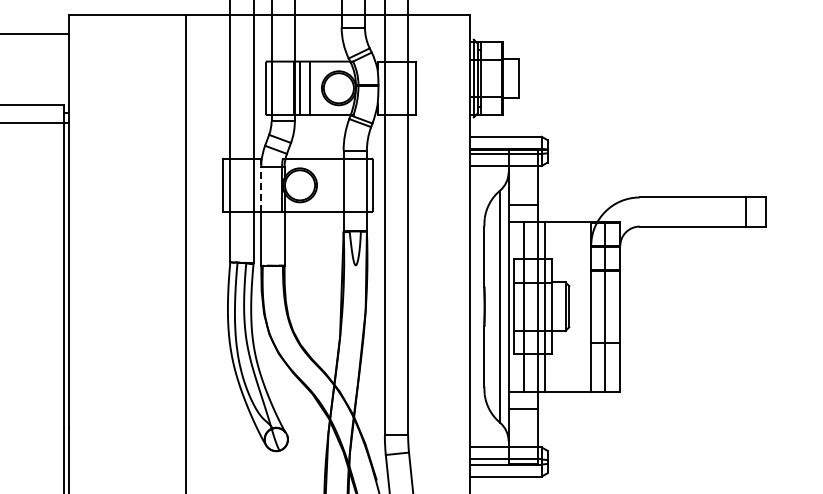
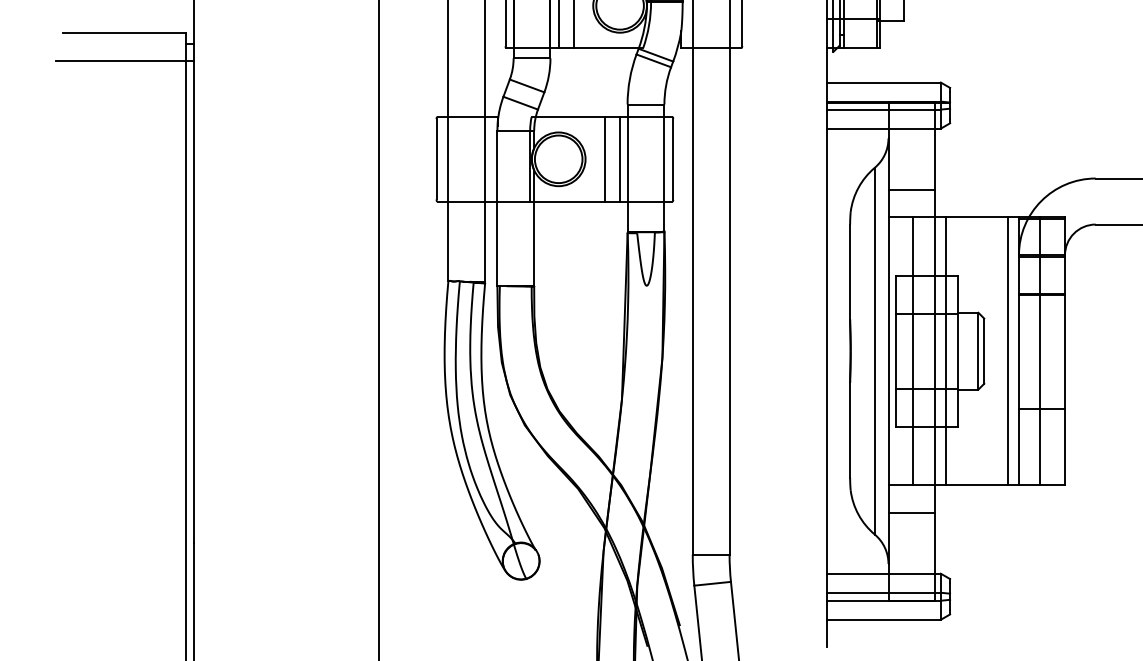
line: (329, 185) -> (605, 159), added
line: (338, 185) -> (619, 159), added
line: (261, 189) -> (497, 165), dashed -> solid
line: (584, 306) -> (1008, 350), added

